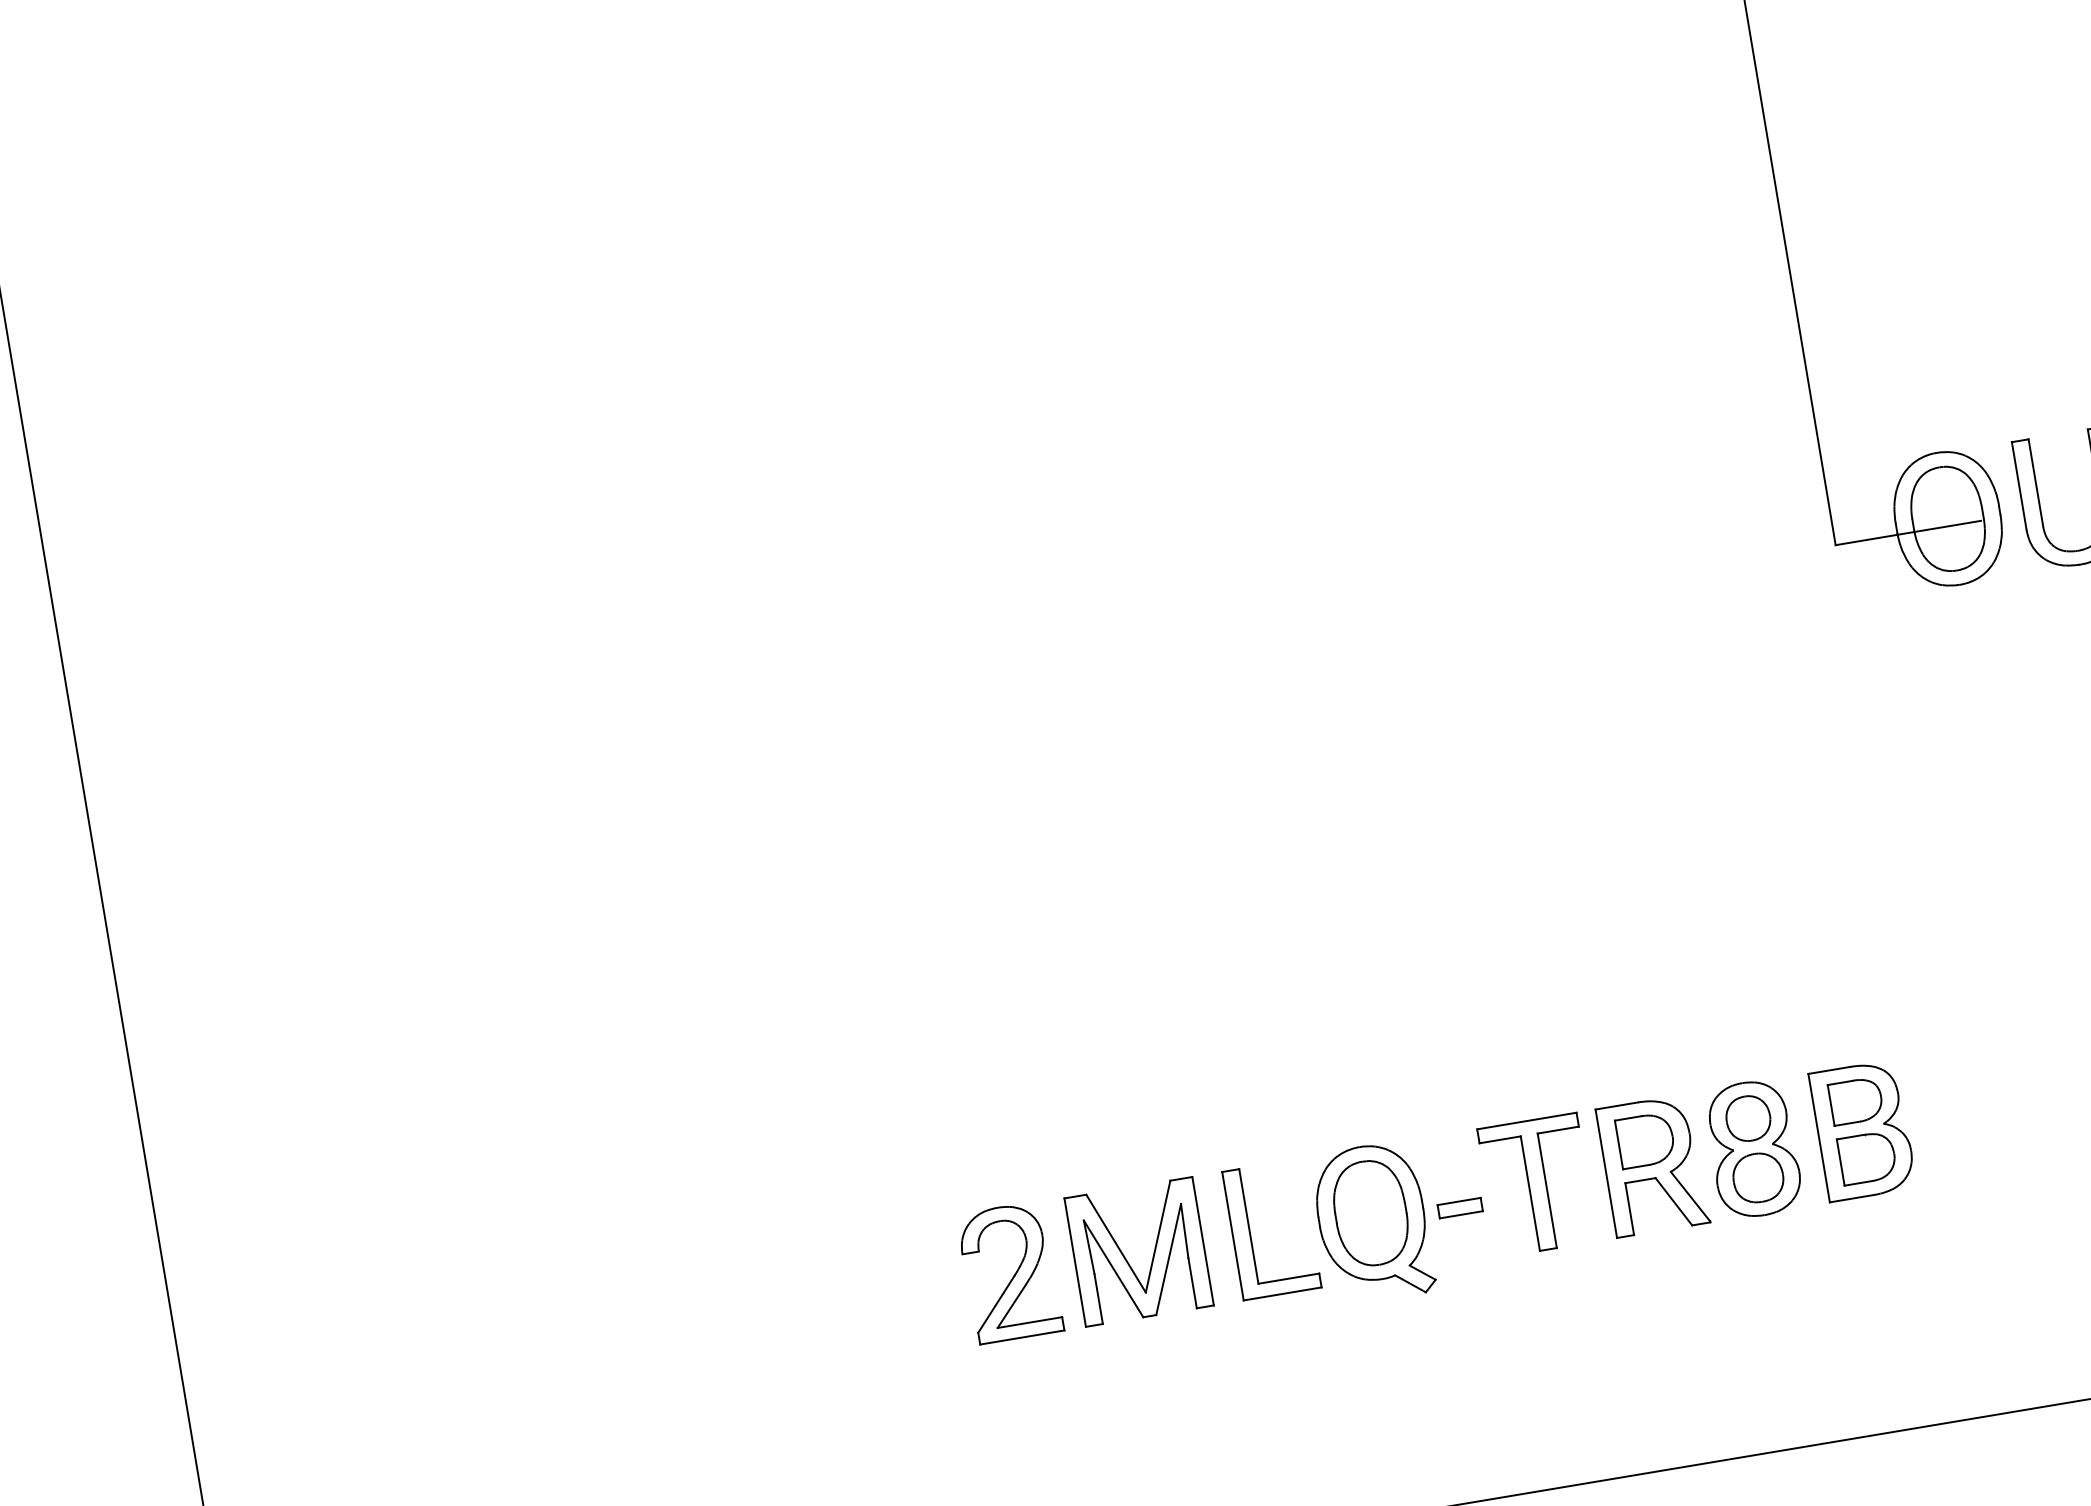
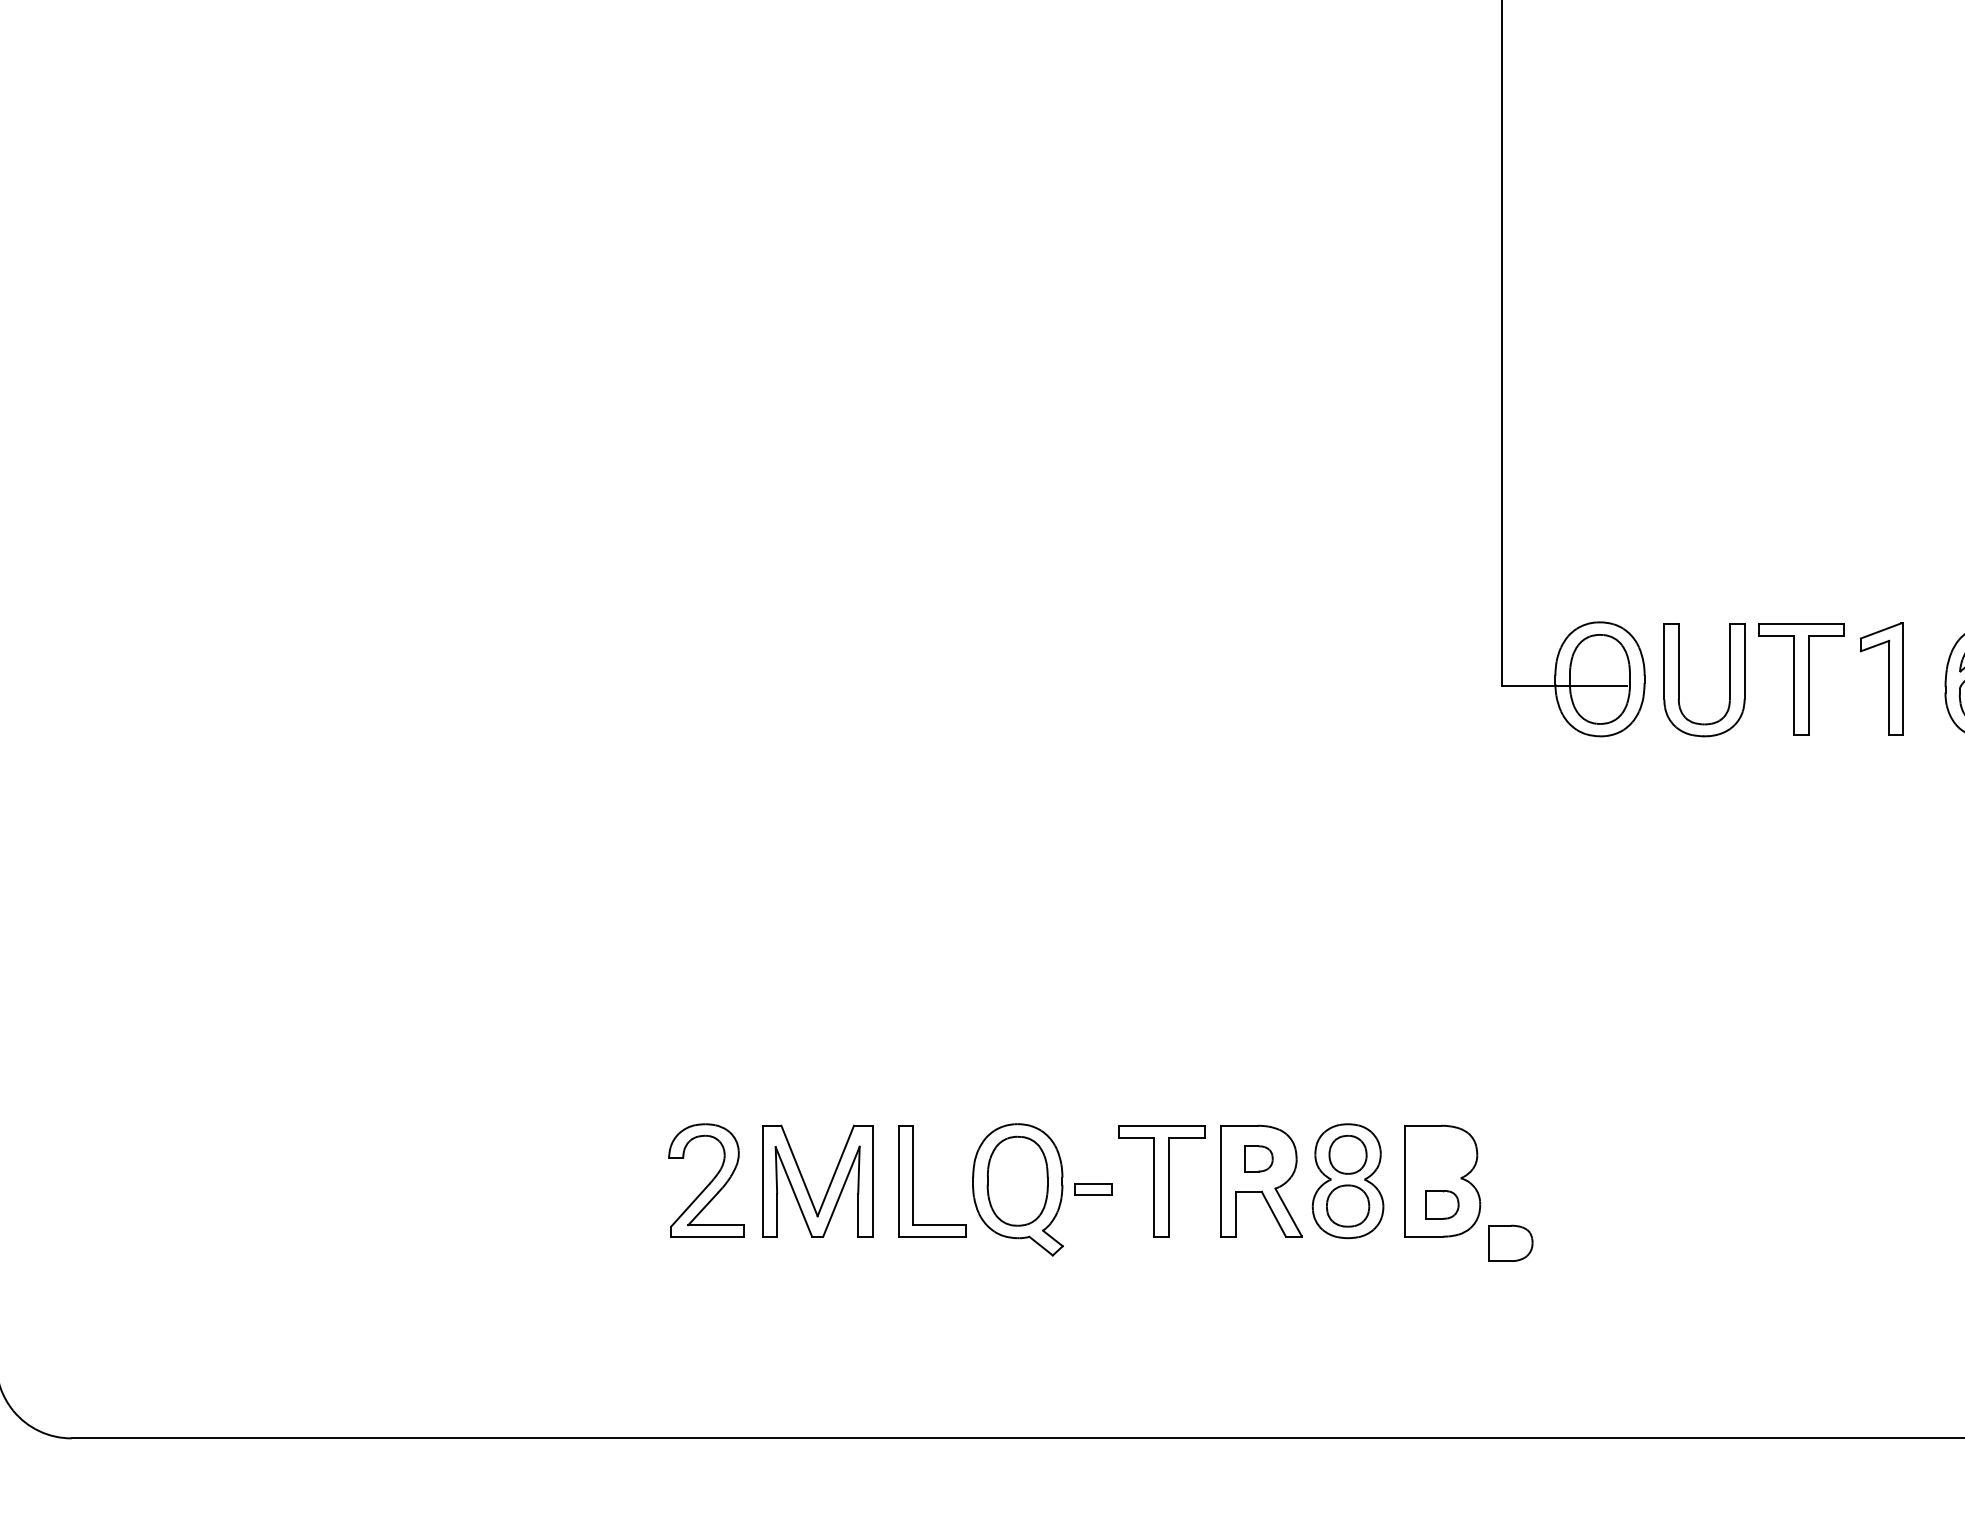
part: (1855, 1100) -> (1510, 1242), moved
part: (1645, 1140) -> (1258, 1158), size x0.6
part: (1867, 1157) -> (1442, 1204), size x0.7

